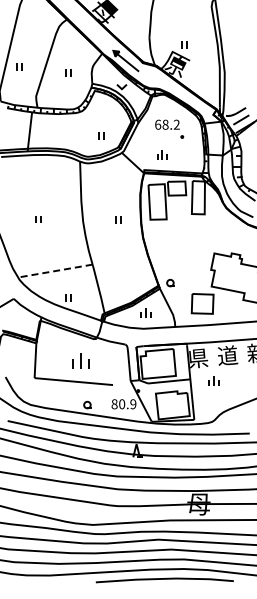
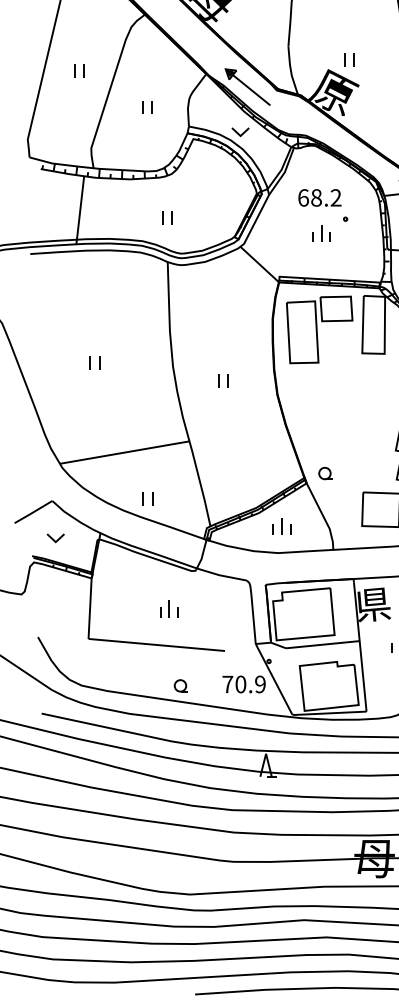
part: (19, 66) -> (79, 70), moved
part: (101, 135) -> (166, 216), moved
part: (162, 154) -> (321, 232), moved
part: (118, 219) -> (224, 380), moved
line: (55, 271) -> (124, 453), dashed -> solid
part: (15, 320) -> (55, 538), added
part: (80, 360) -> (168, 608), size x0.62
text: (114, 404) -> (227, 684), 80.9 -> 70.9

